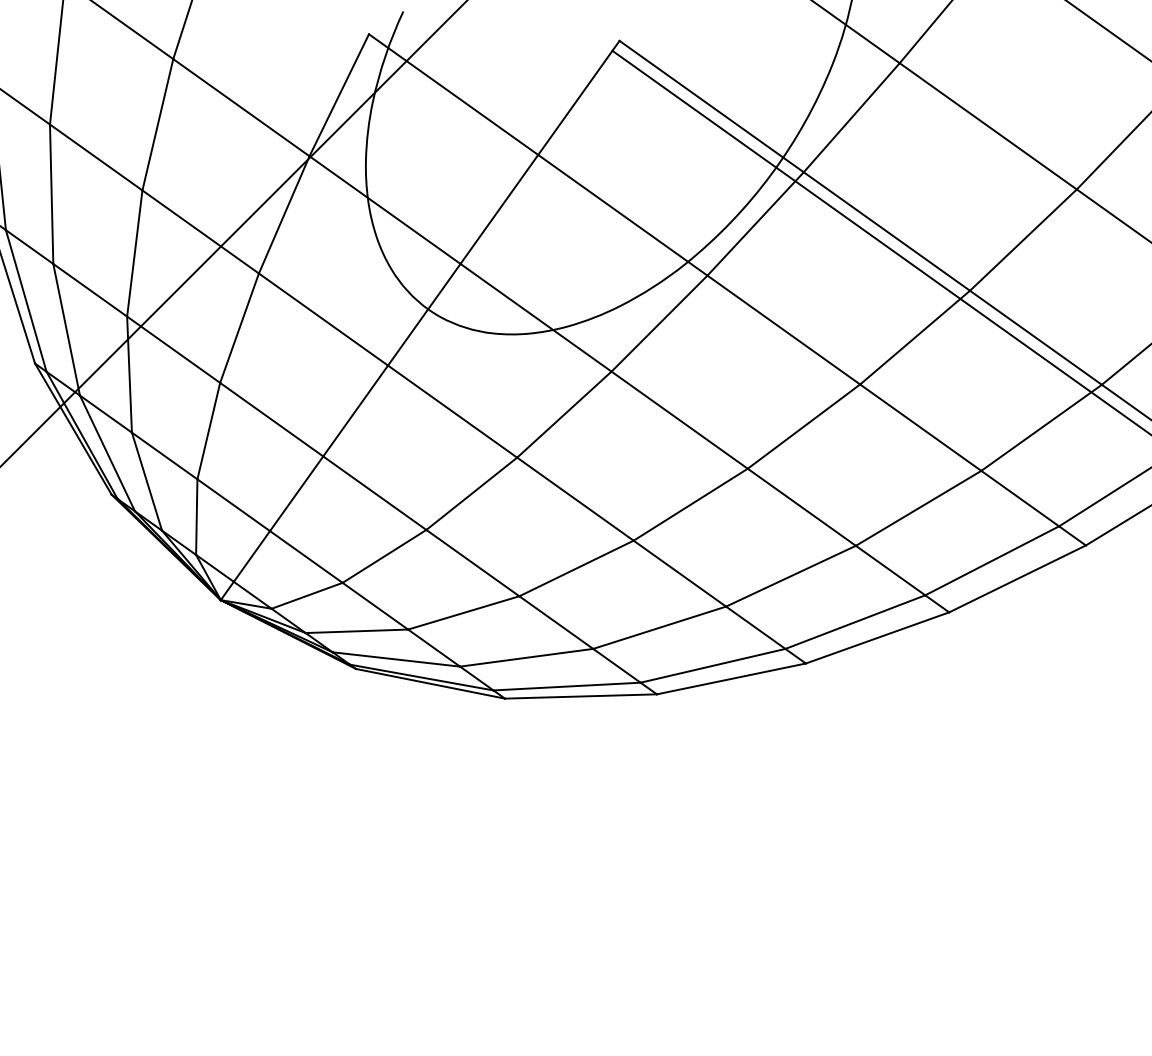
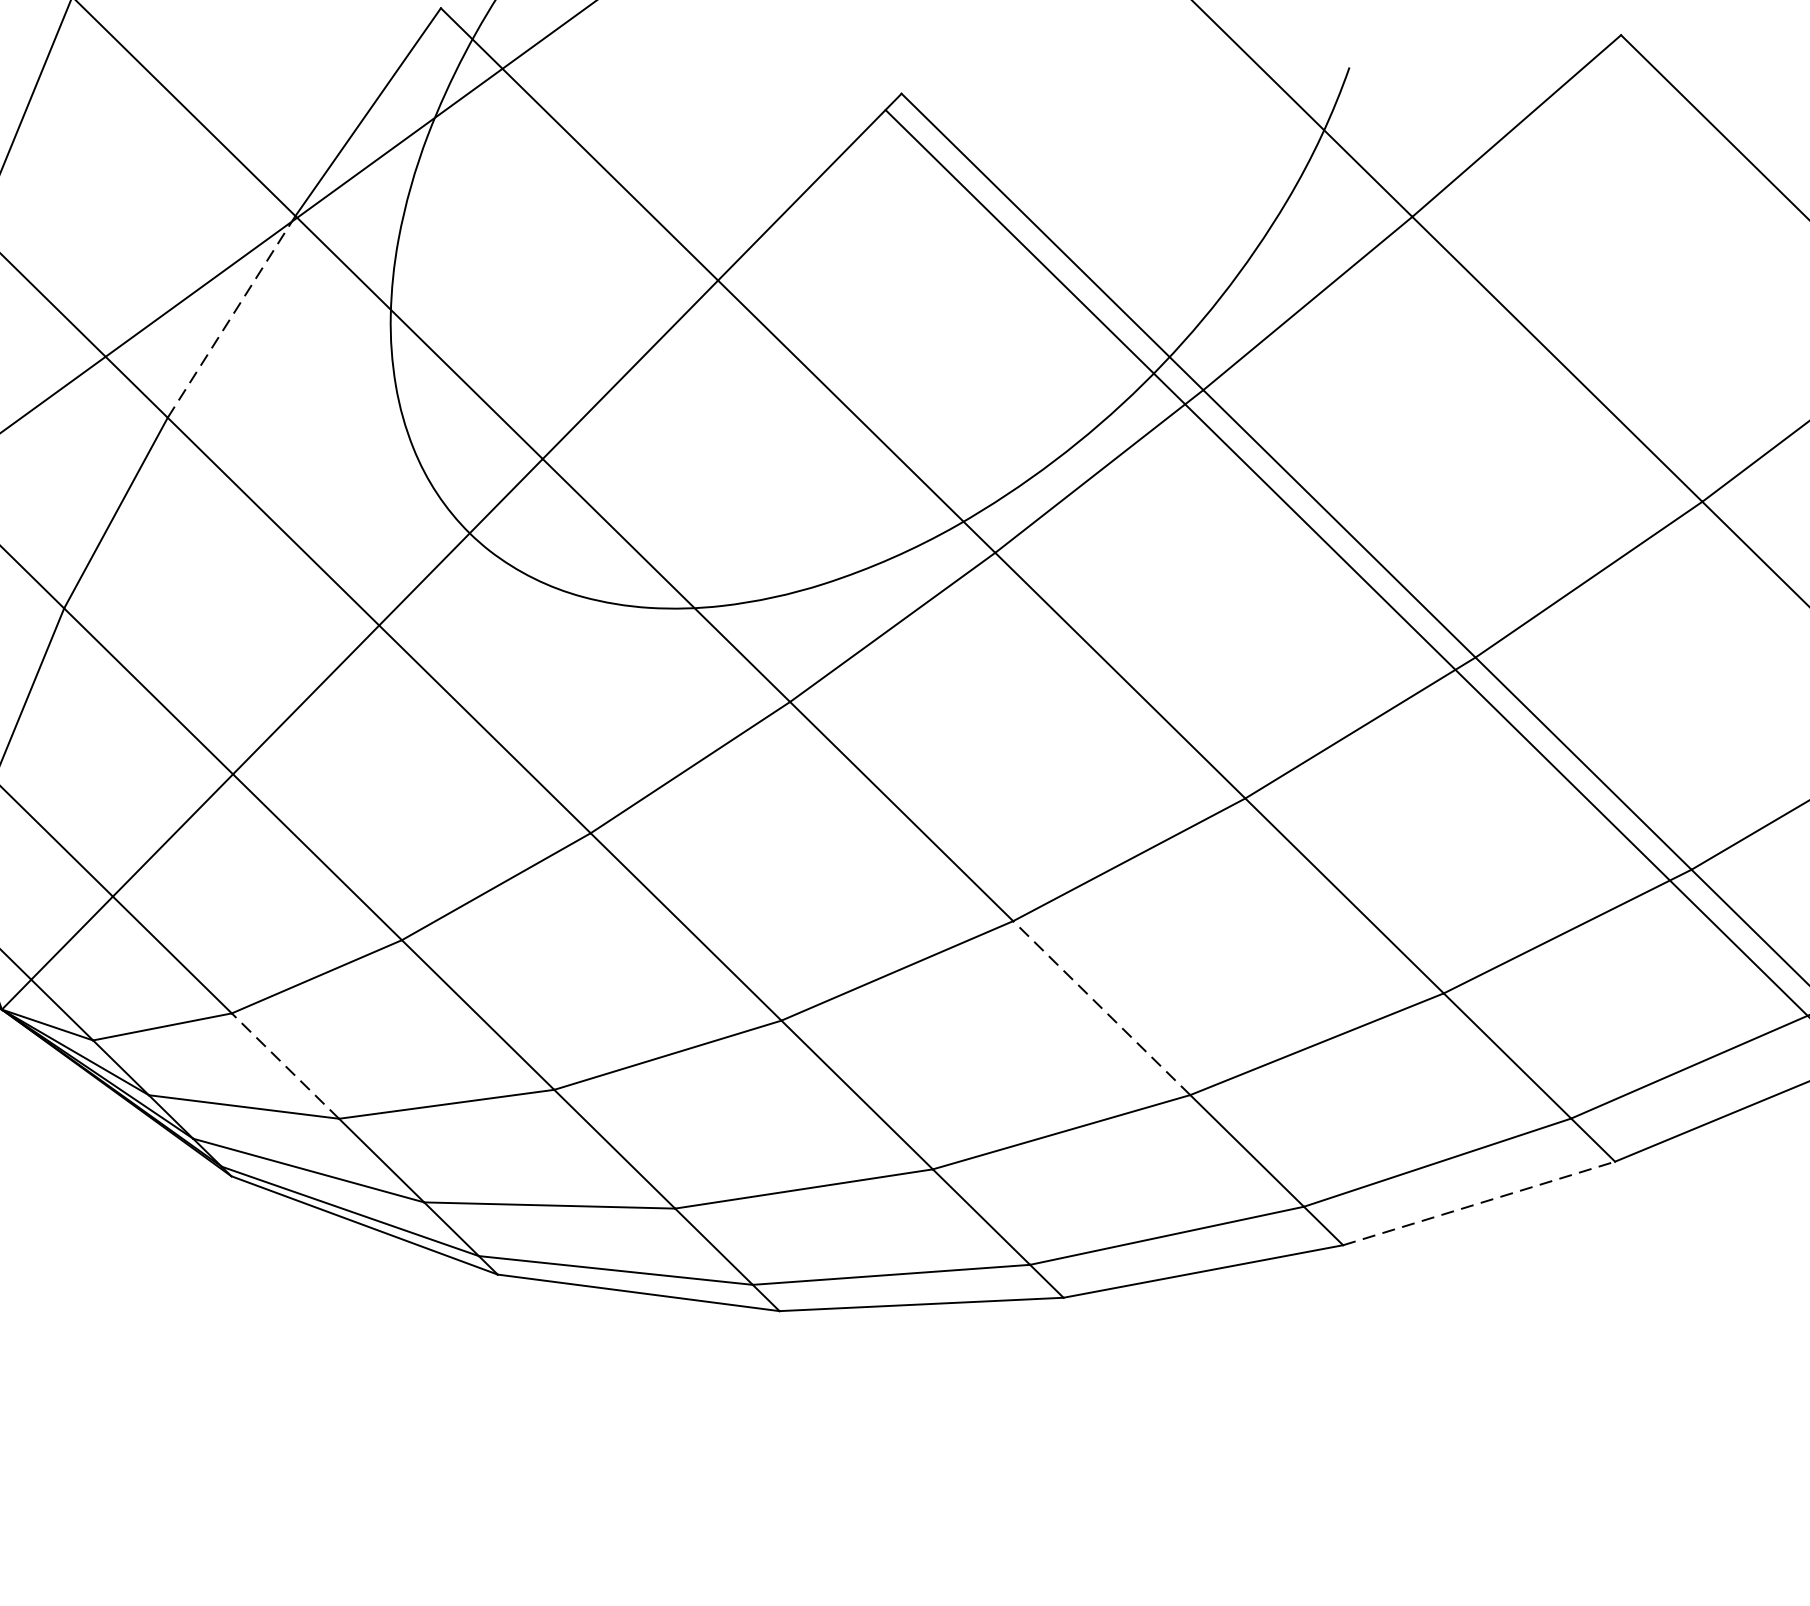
line: (284, 214) -> (232, 316), solid -> dashed
line: (801, 506) -> (1101, 1006), solid -> dashed
line: (1018, 578) -> (1480, 1202), solid -> dashed
line: (374, 605) -> (284, 1064), solid -> dashed

